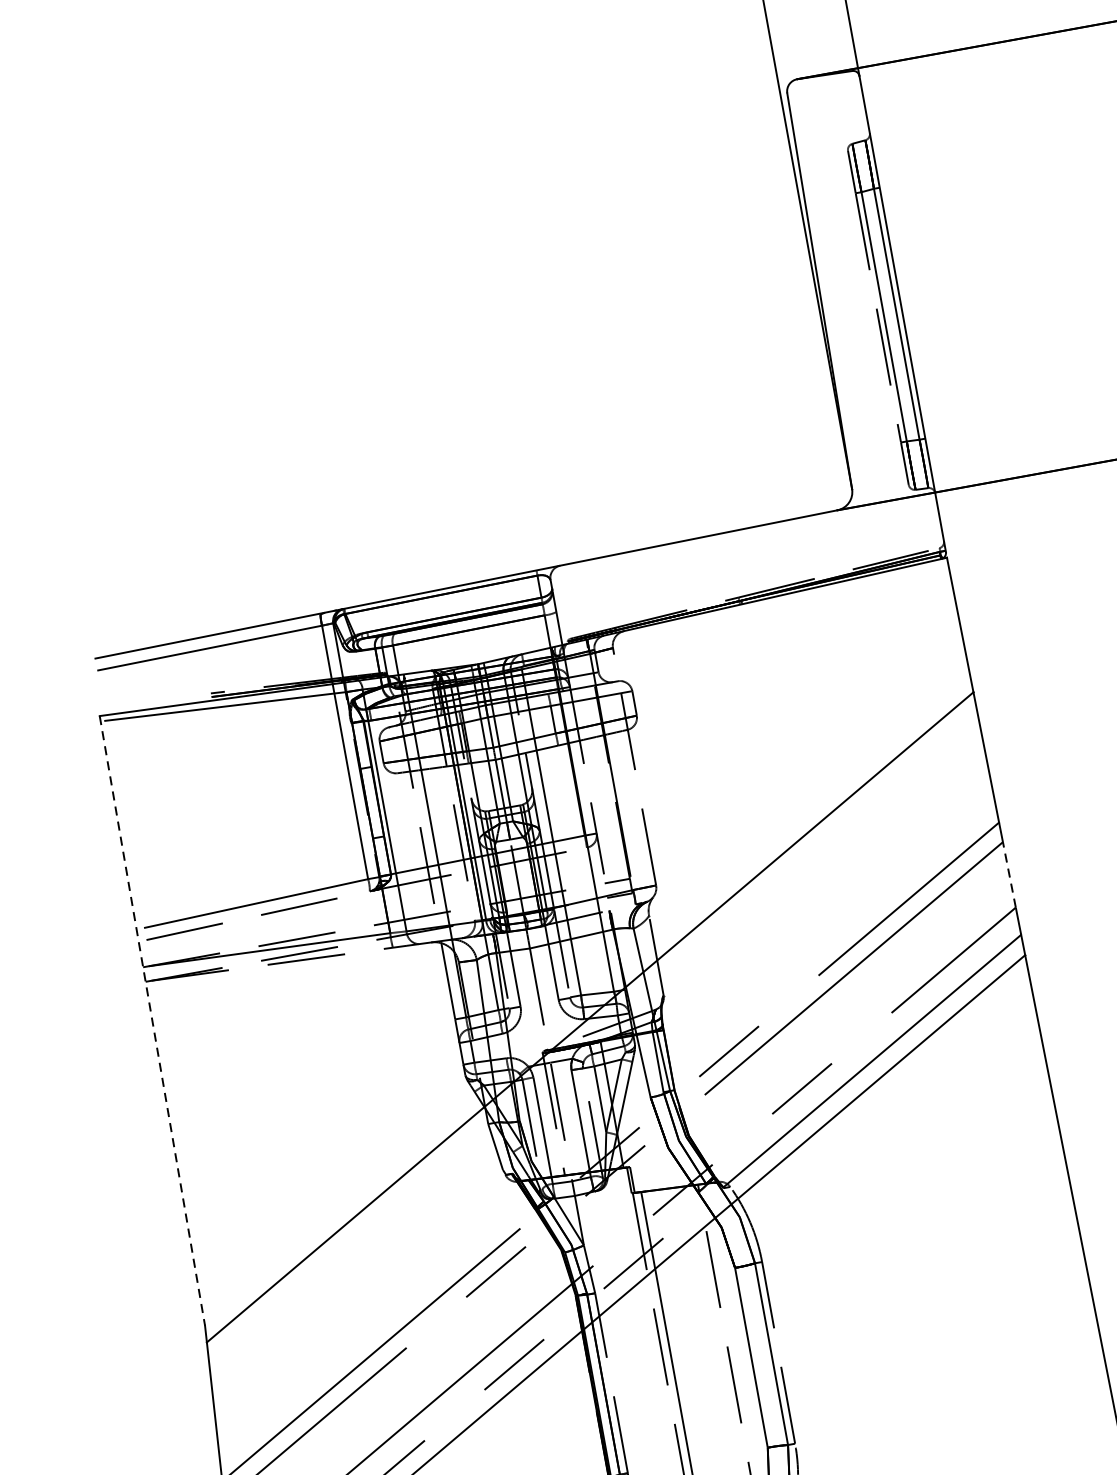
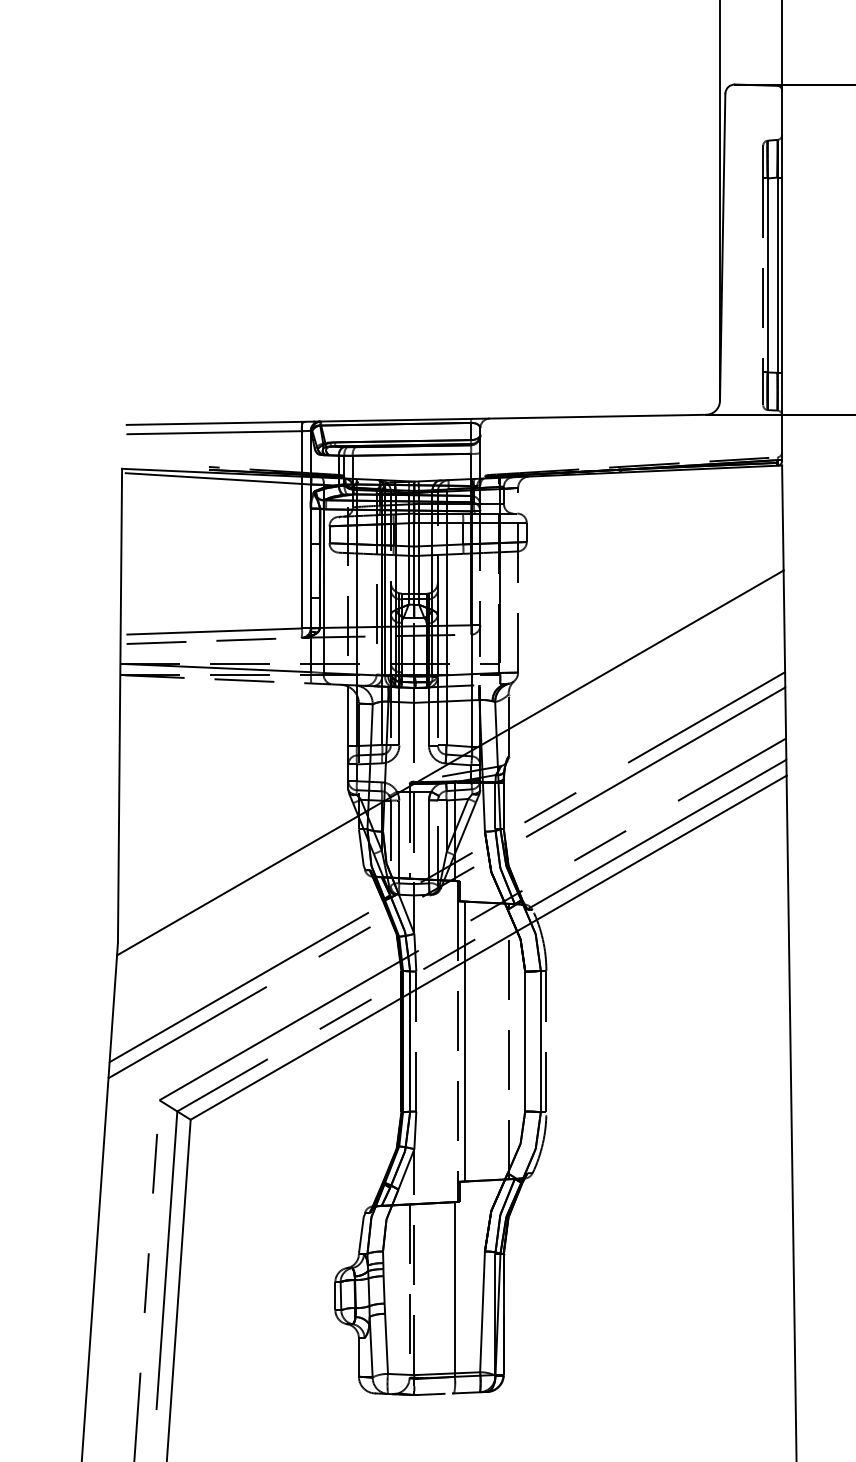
line: (1009, 875) -> (785, 713), dashed -> solid
line: (152, 1020) -> (120, 705), dashed -> solid

